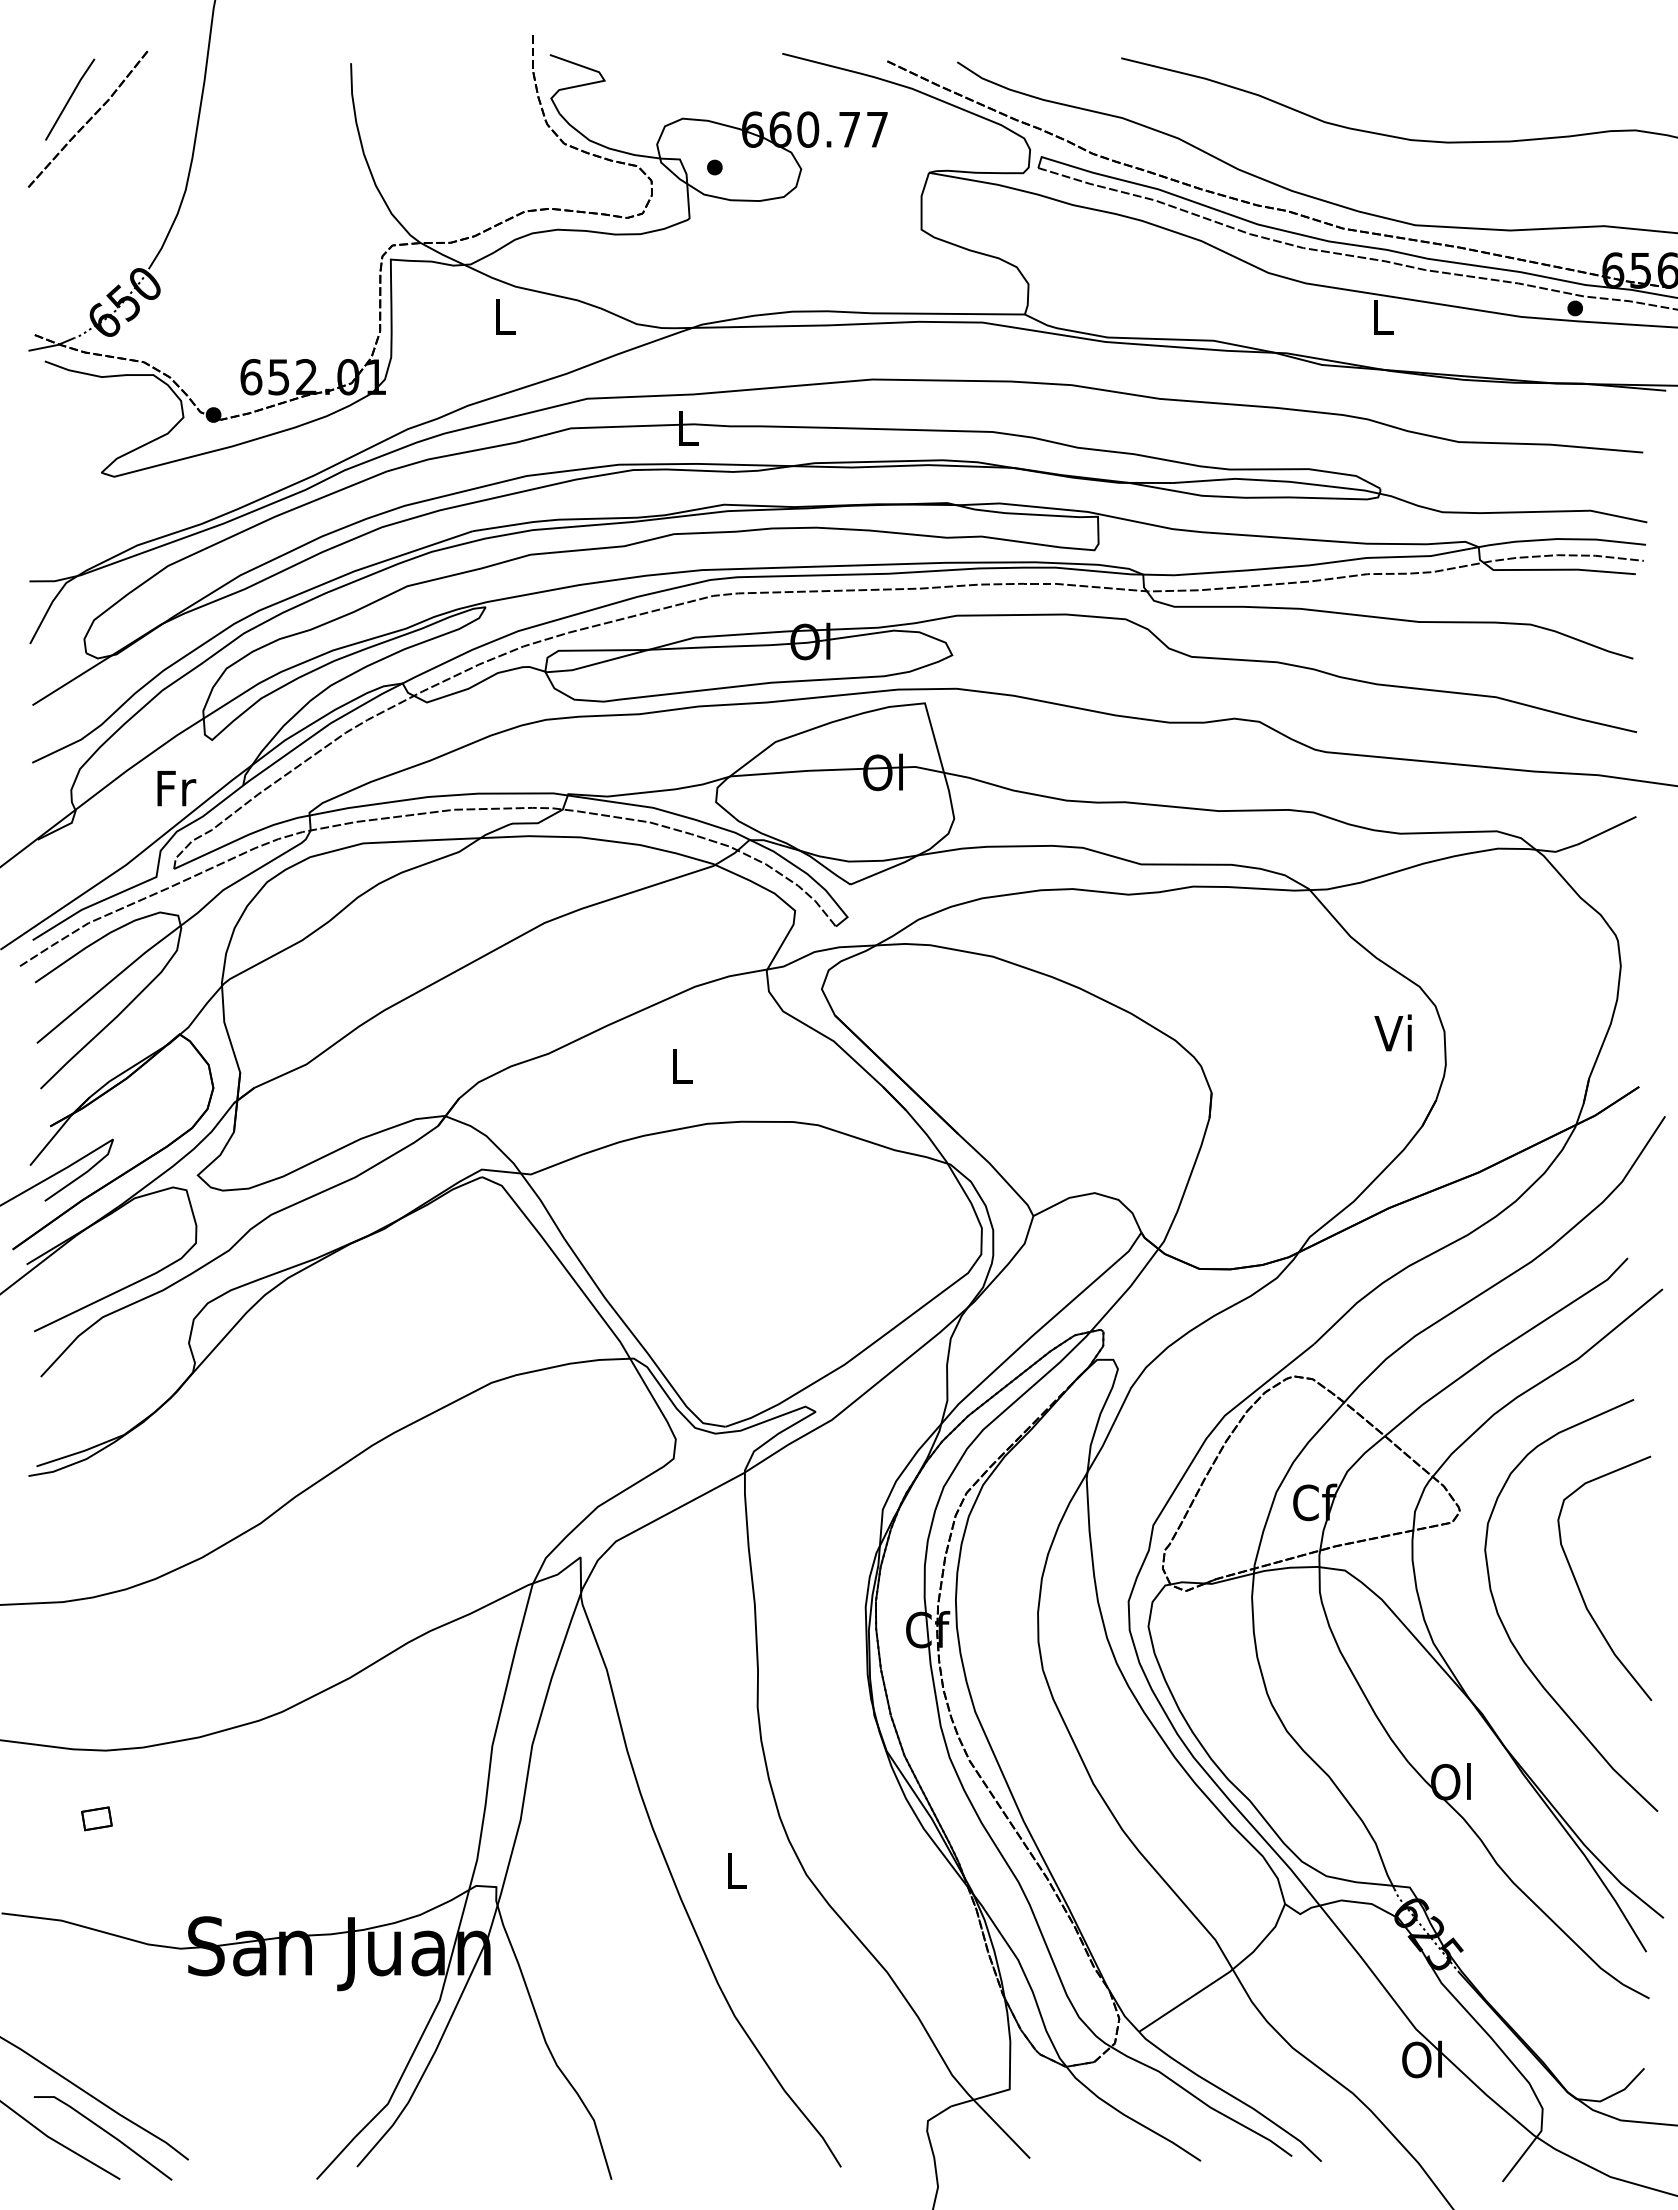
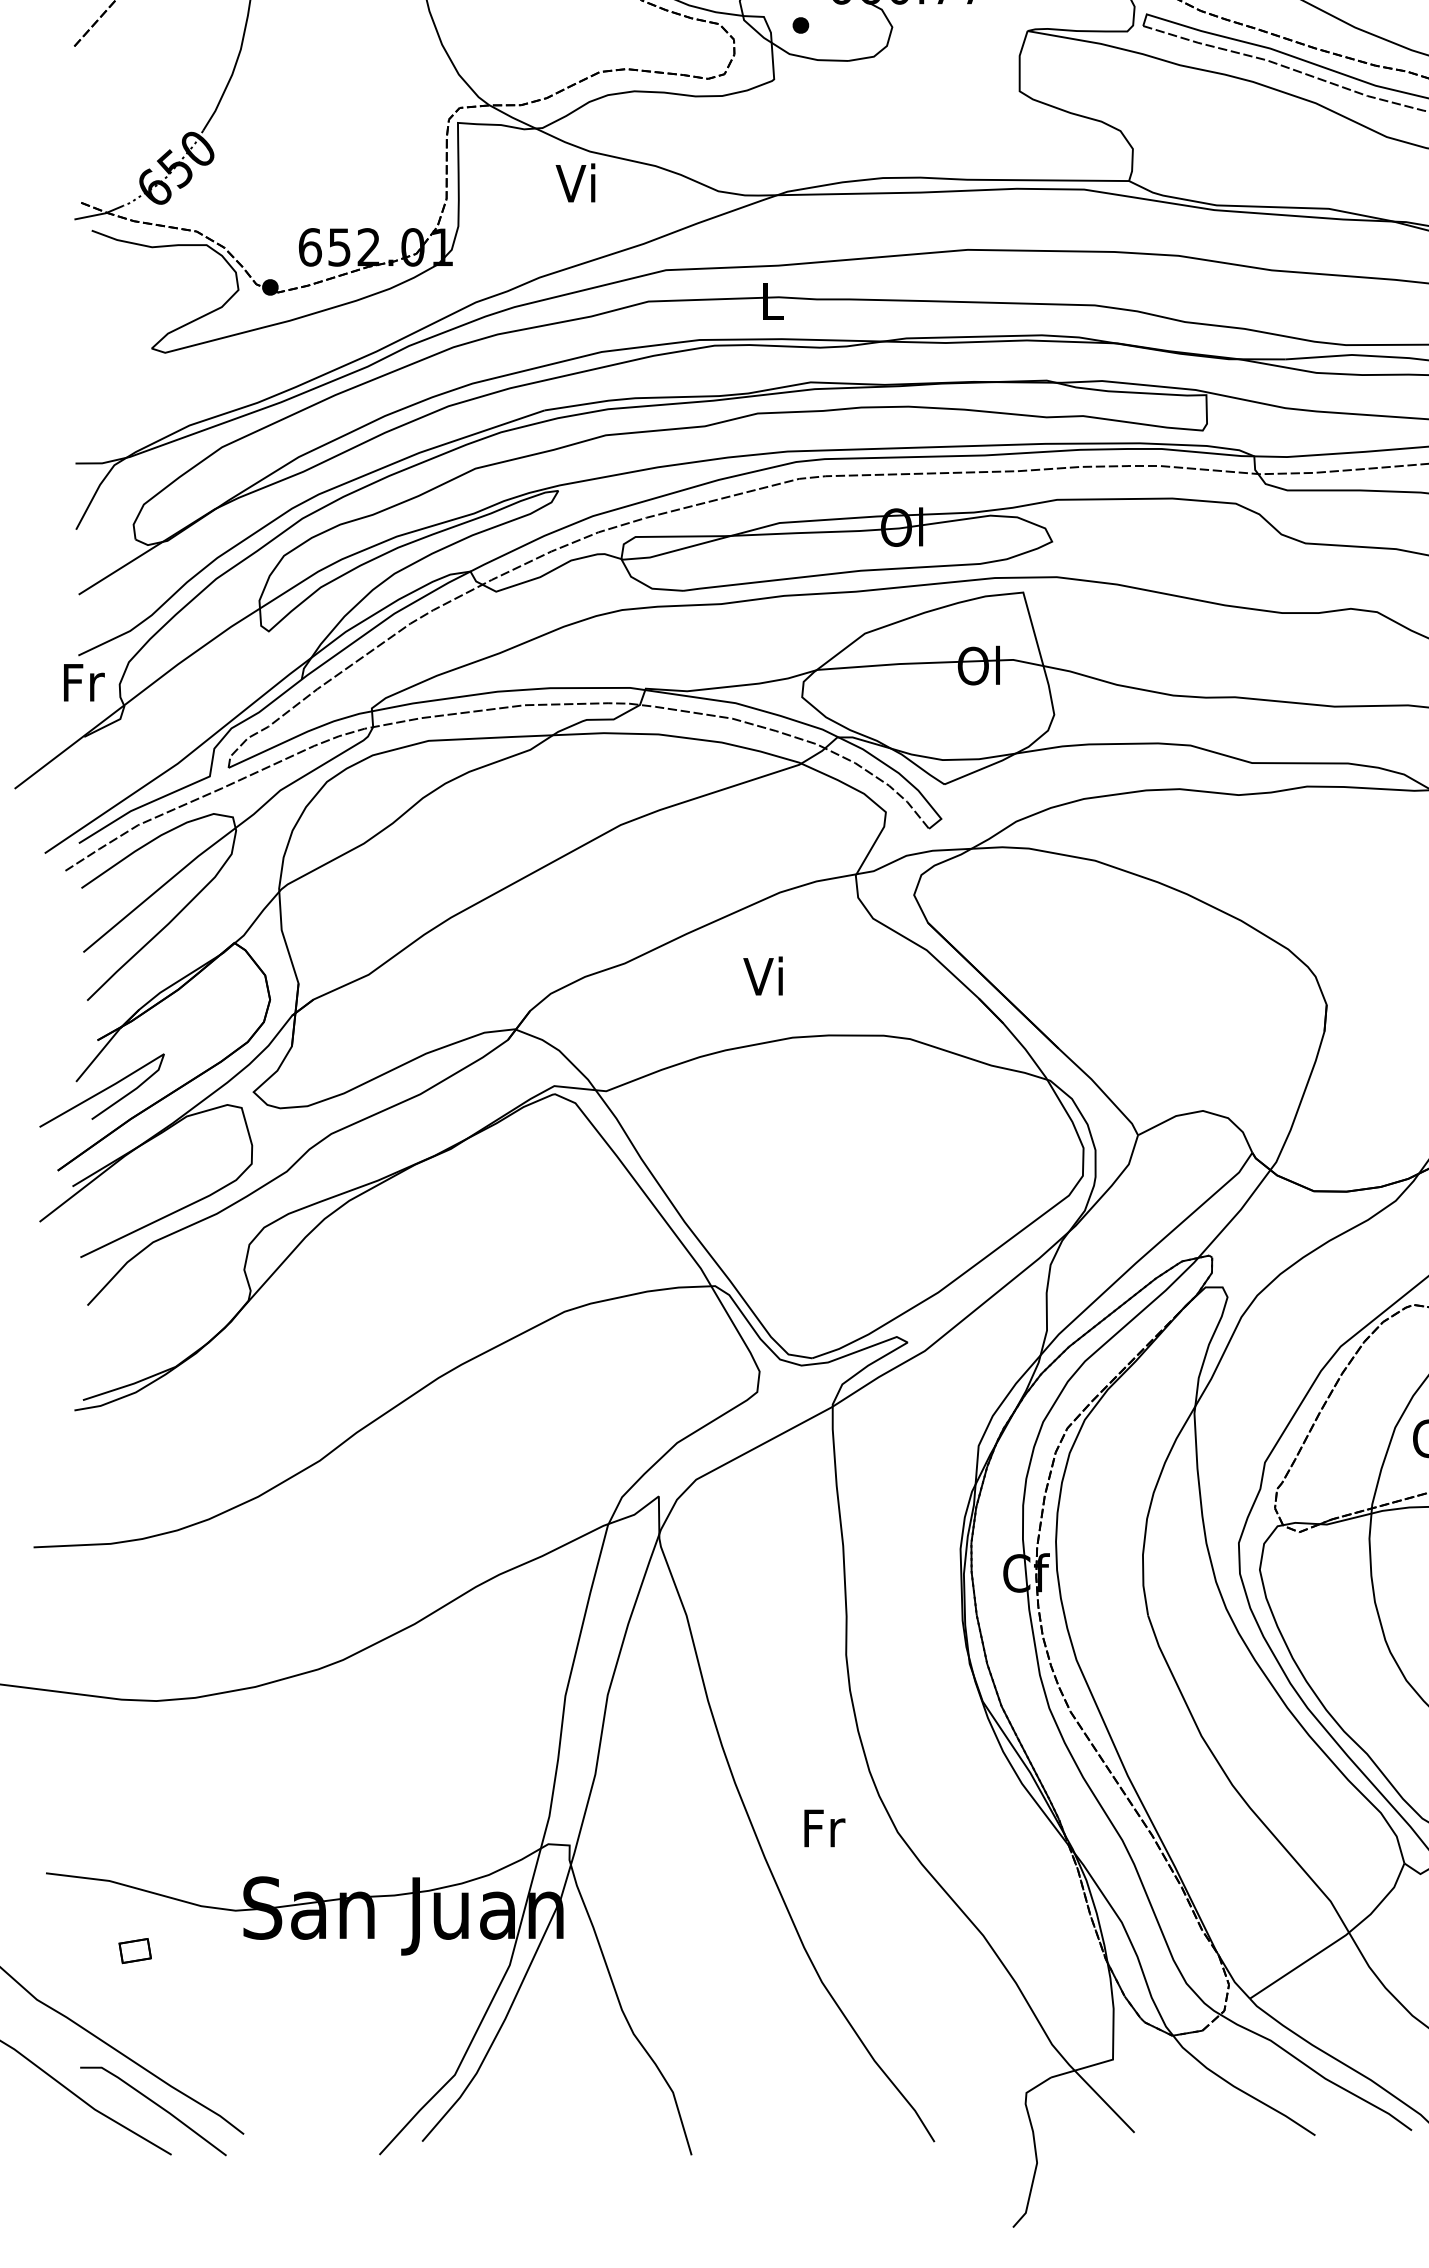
text: (501, 315) -> (575, 182), L -> Vi
text: (176, 788) -> (83, 682), moved
text: (678, 1065) -> (762, 975), L -> Vi
part: (96, 1818) -> (134, 1950), moved
text: (737, 1870) -> (824, 1827), L -> Fr

